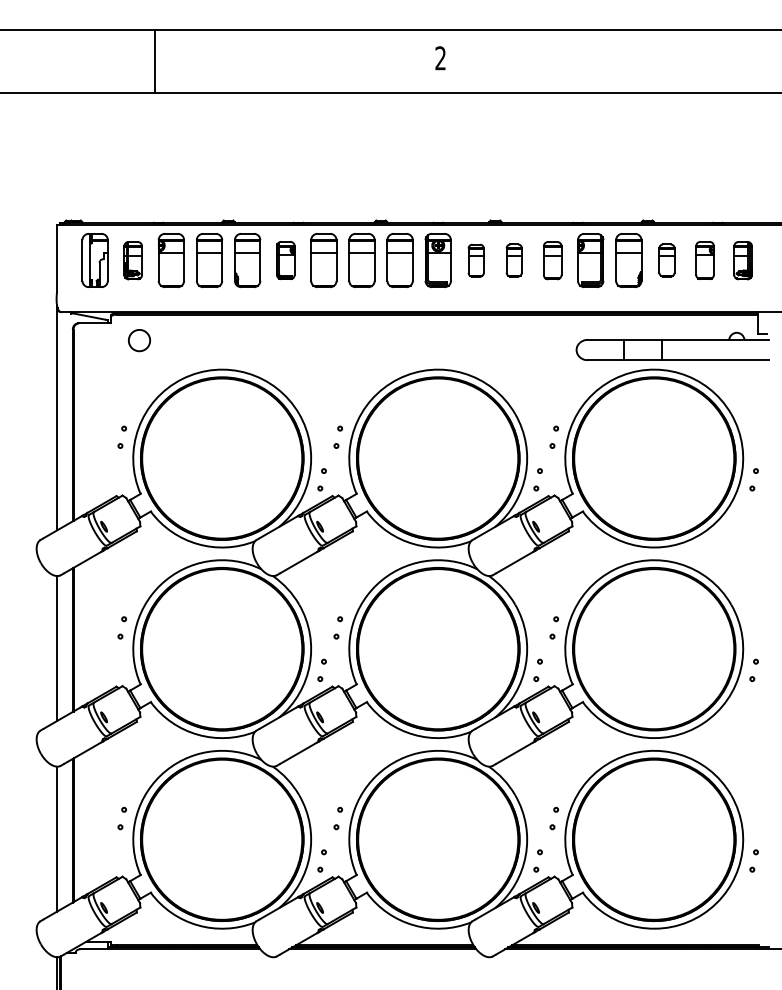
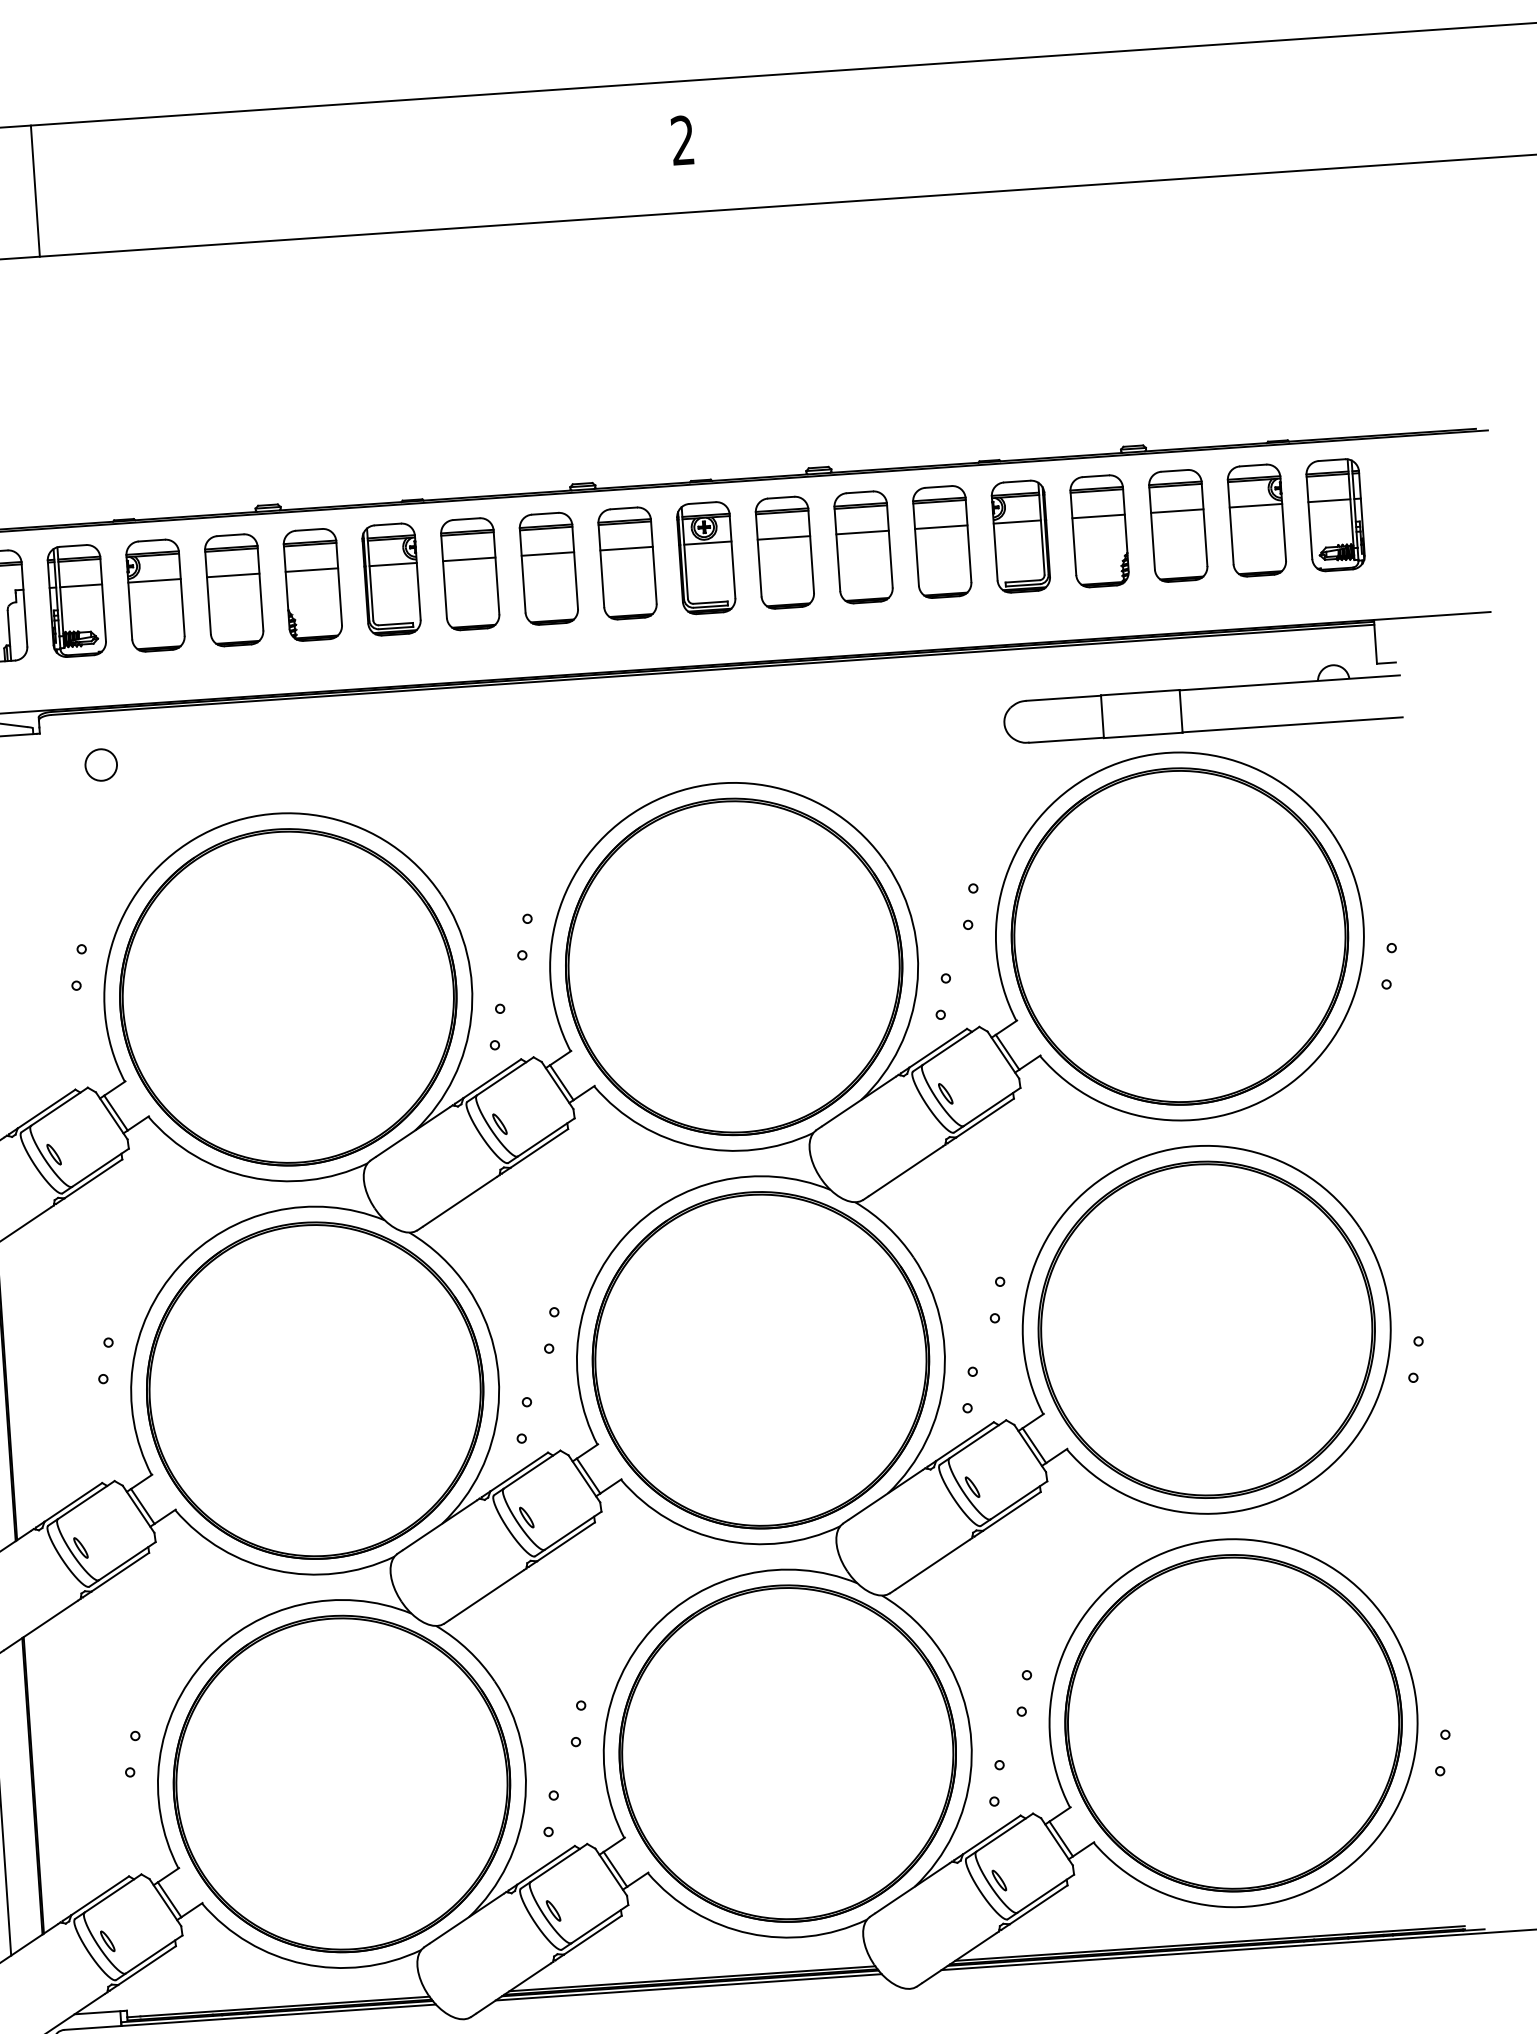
line: (154, 61) -> (34, 191), moved
part: (132, 260) -> (75, 601), size x1.43
part: (285, 260) -> (391, 579), size x1.43
part: (475, 260) -> (783, 552), size x1.67
part: (513, 260) -> (861, 547), size x1.67
part: (552, 260) -> (942, 542), size x1.43
part: (666, 260) -> (1177, 525), size x1.67
part: (704, 260) -> (1255, 520), size x1.43
part: (742, 260) -> (1334, 515), size x1.43
circle: (139, 339) -> (100, 763), size x0.71

